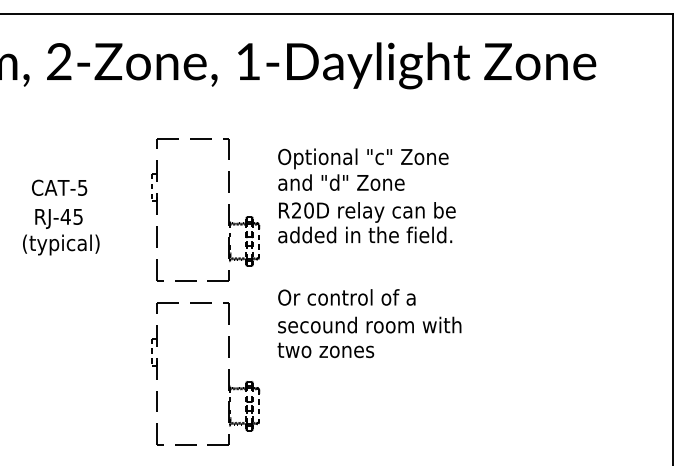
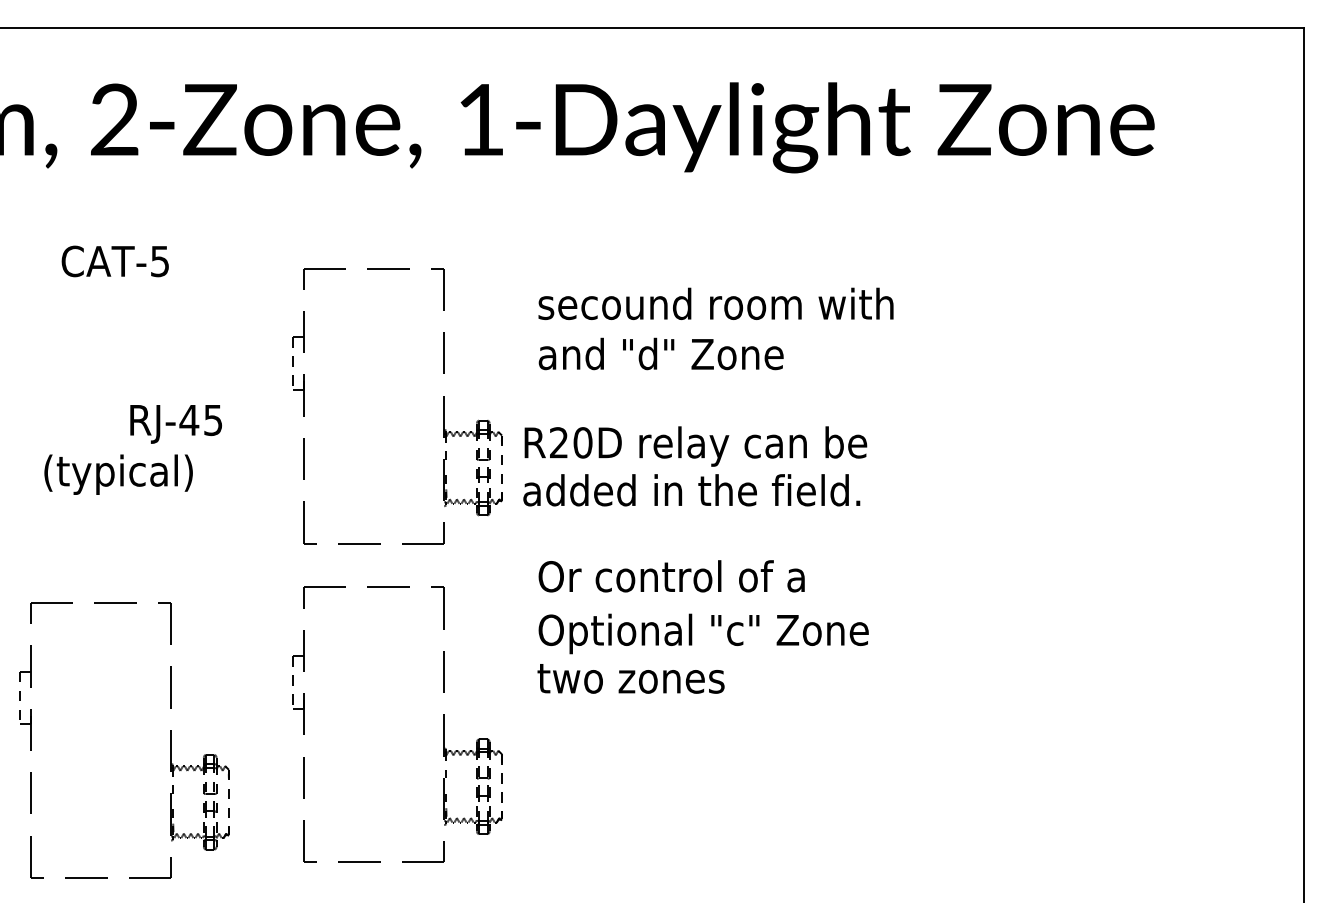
text: (369, 158) -> (715, 307), Optional "c" Zone -> secound room with
text: (59, 187) -> (115, 260), moved
text: (58, 218) -> (175, 423), moved
text: (366, 222) -> (694, 466), moved
text: (369, 326) -> (715, 632), secound room with -> Optional "c" Zone
part: (87, 381) -> (169, 739), added

